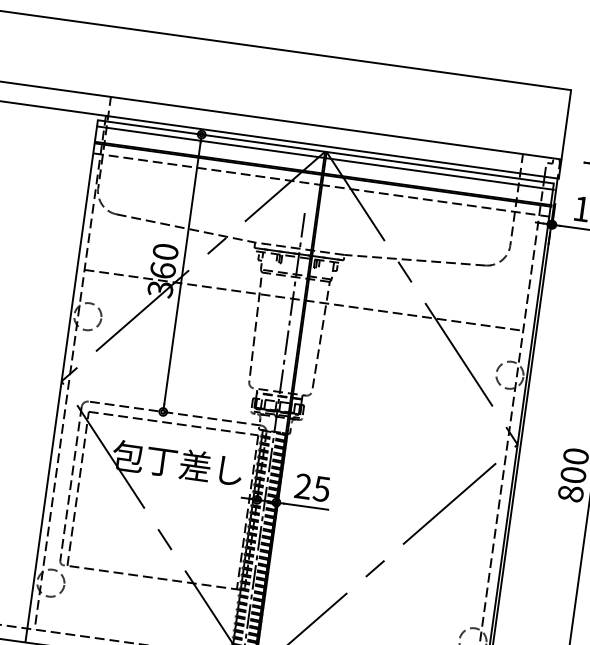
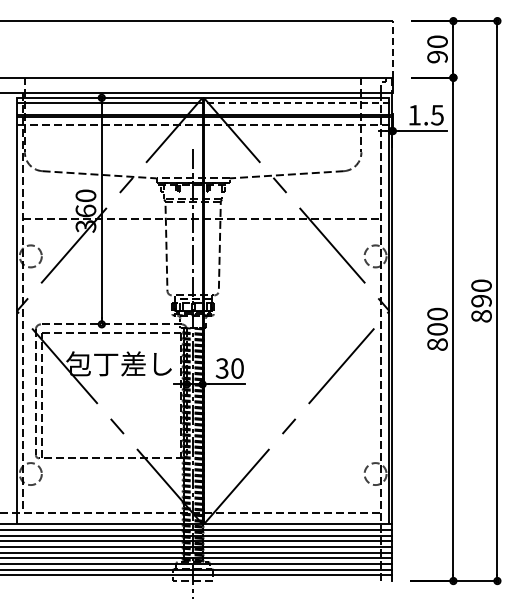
line: (565, 123) -> (392, 48), solid -> dashed
line: (440, 173) -> (297, 102), solid -> dashed
text: (312, 487) -> (229, 368), 25 -> 30

